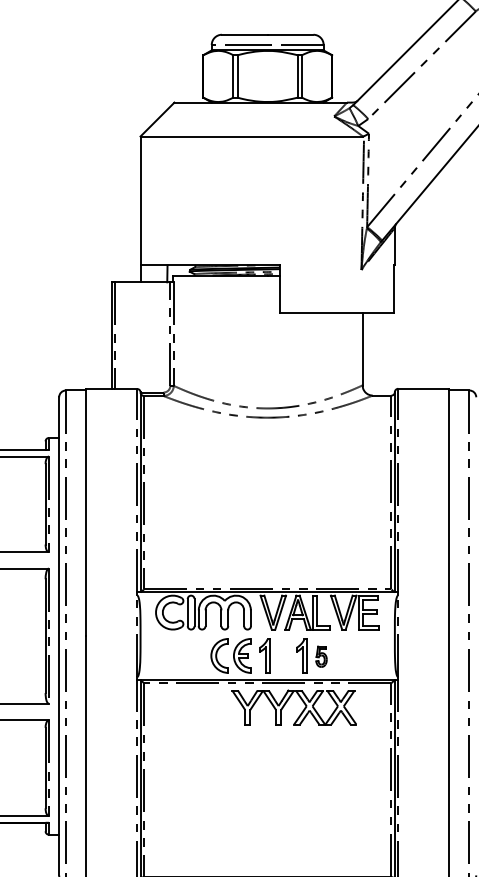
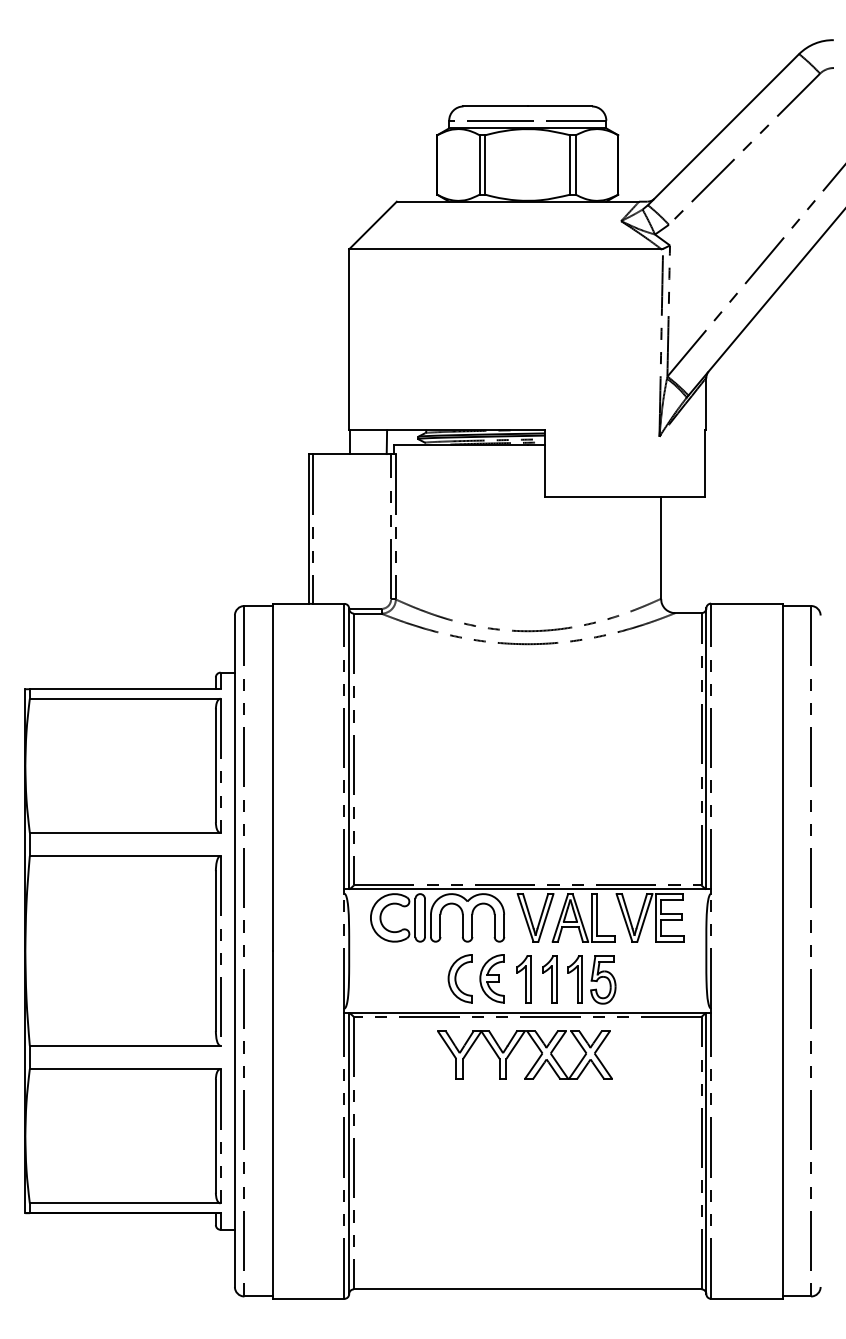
part: (283, 656) -> (549, 979), added
part: (321, 656) -> (603, 979), size x1.67
part: (287, 702) -> (515, 1047), moved

